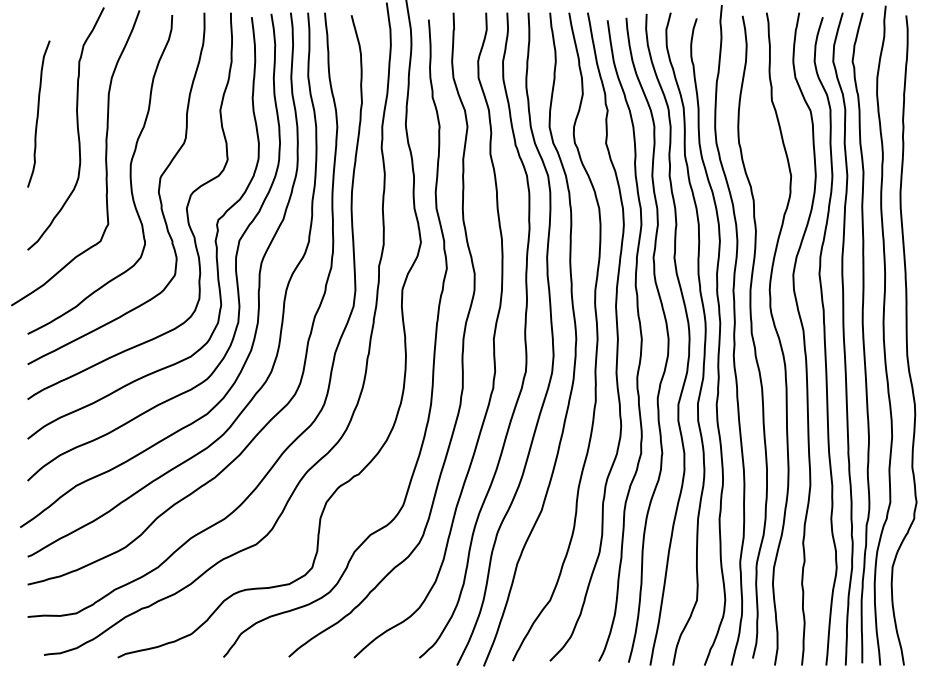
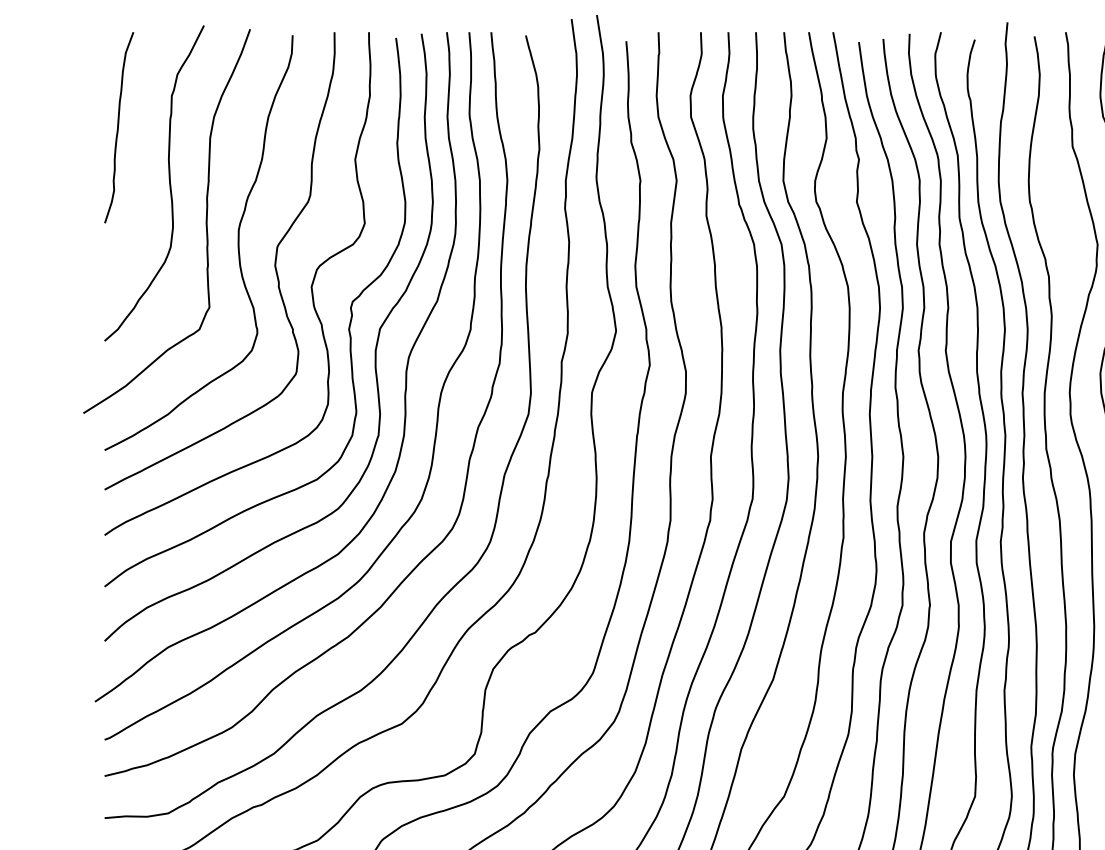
curve: (38, 113) -> (118, 126), moved

